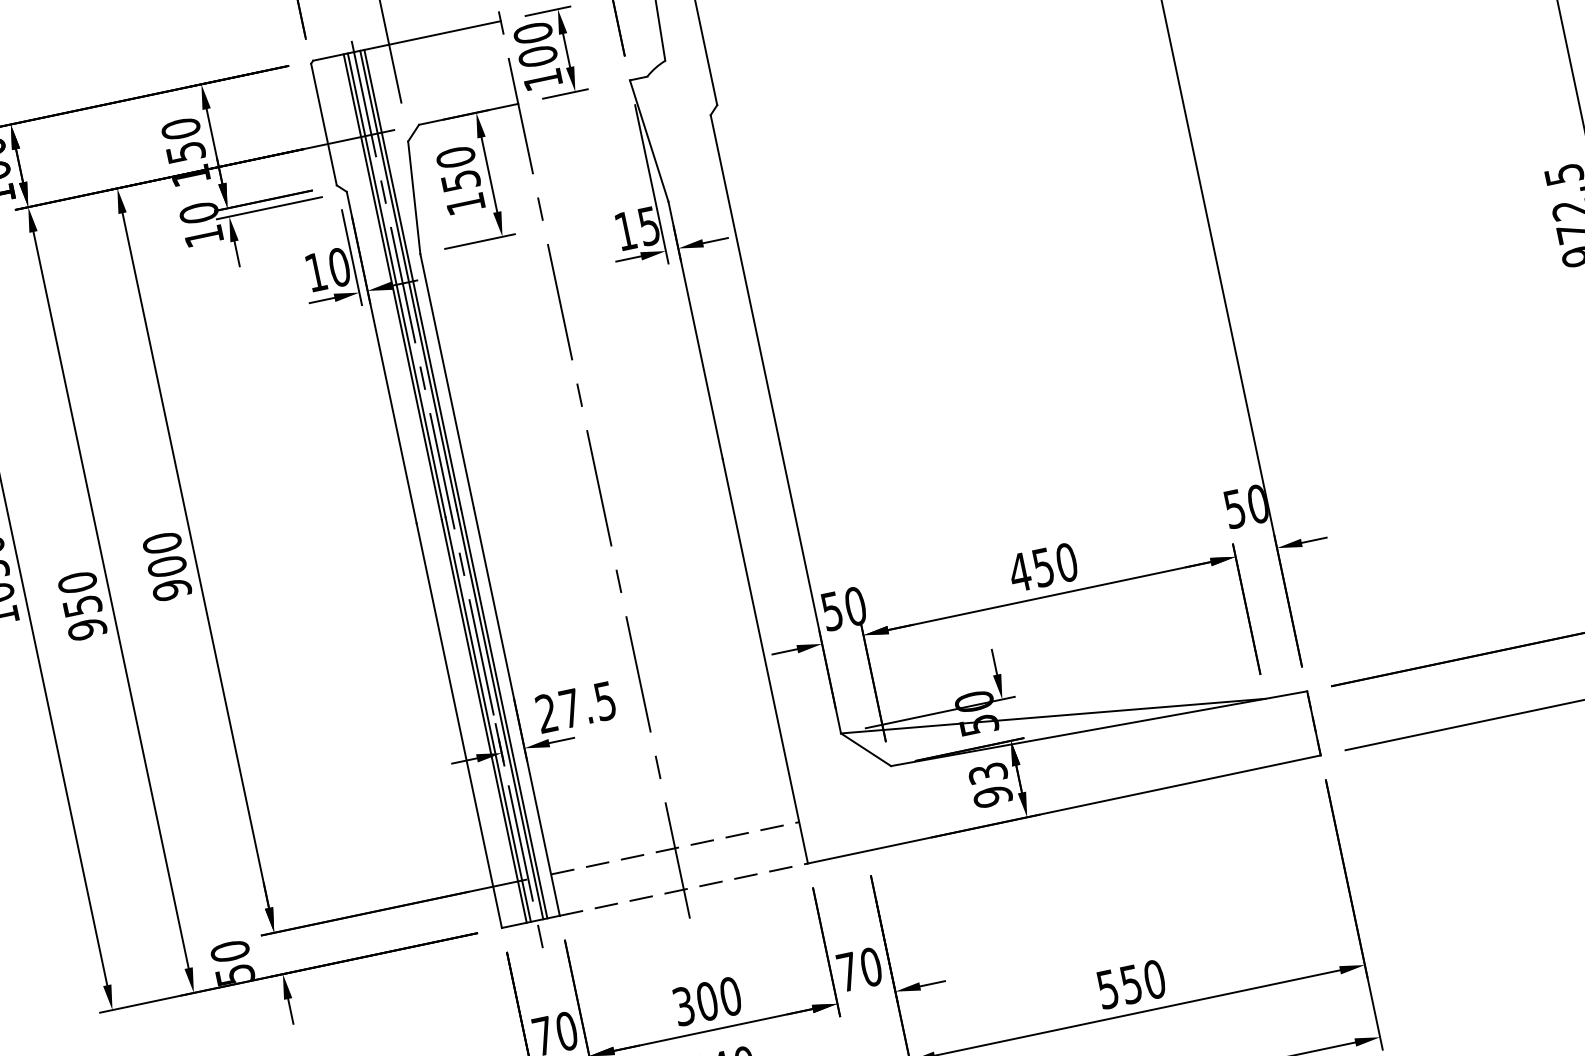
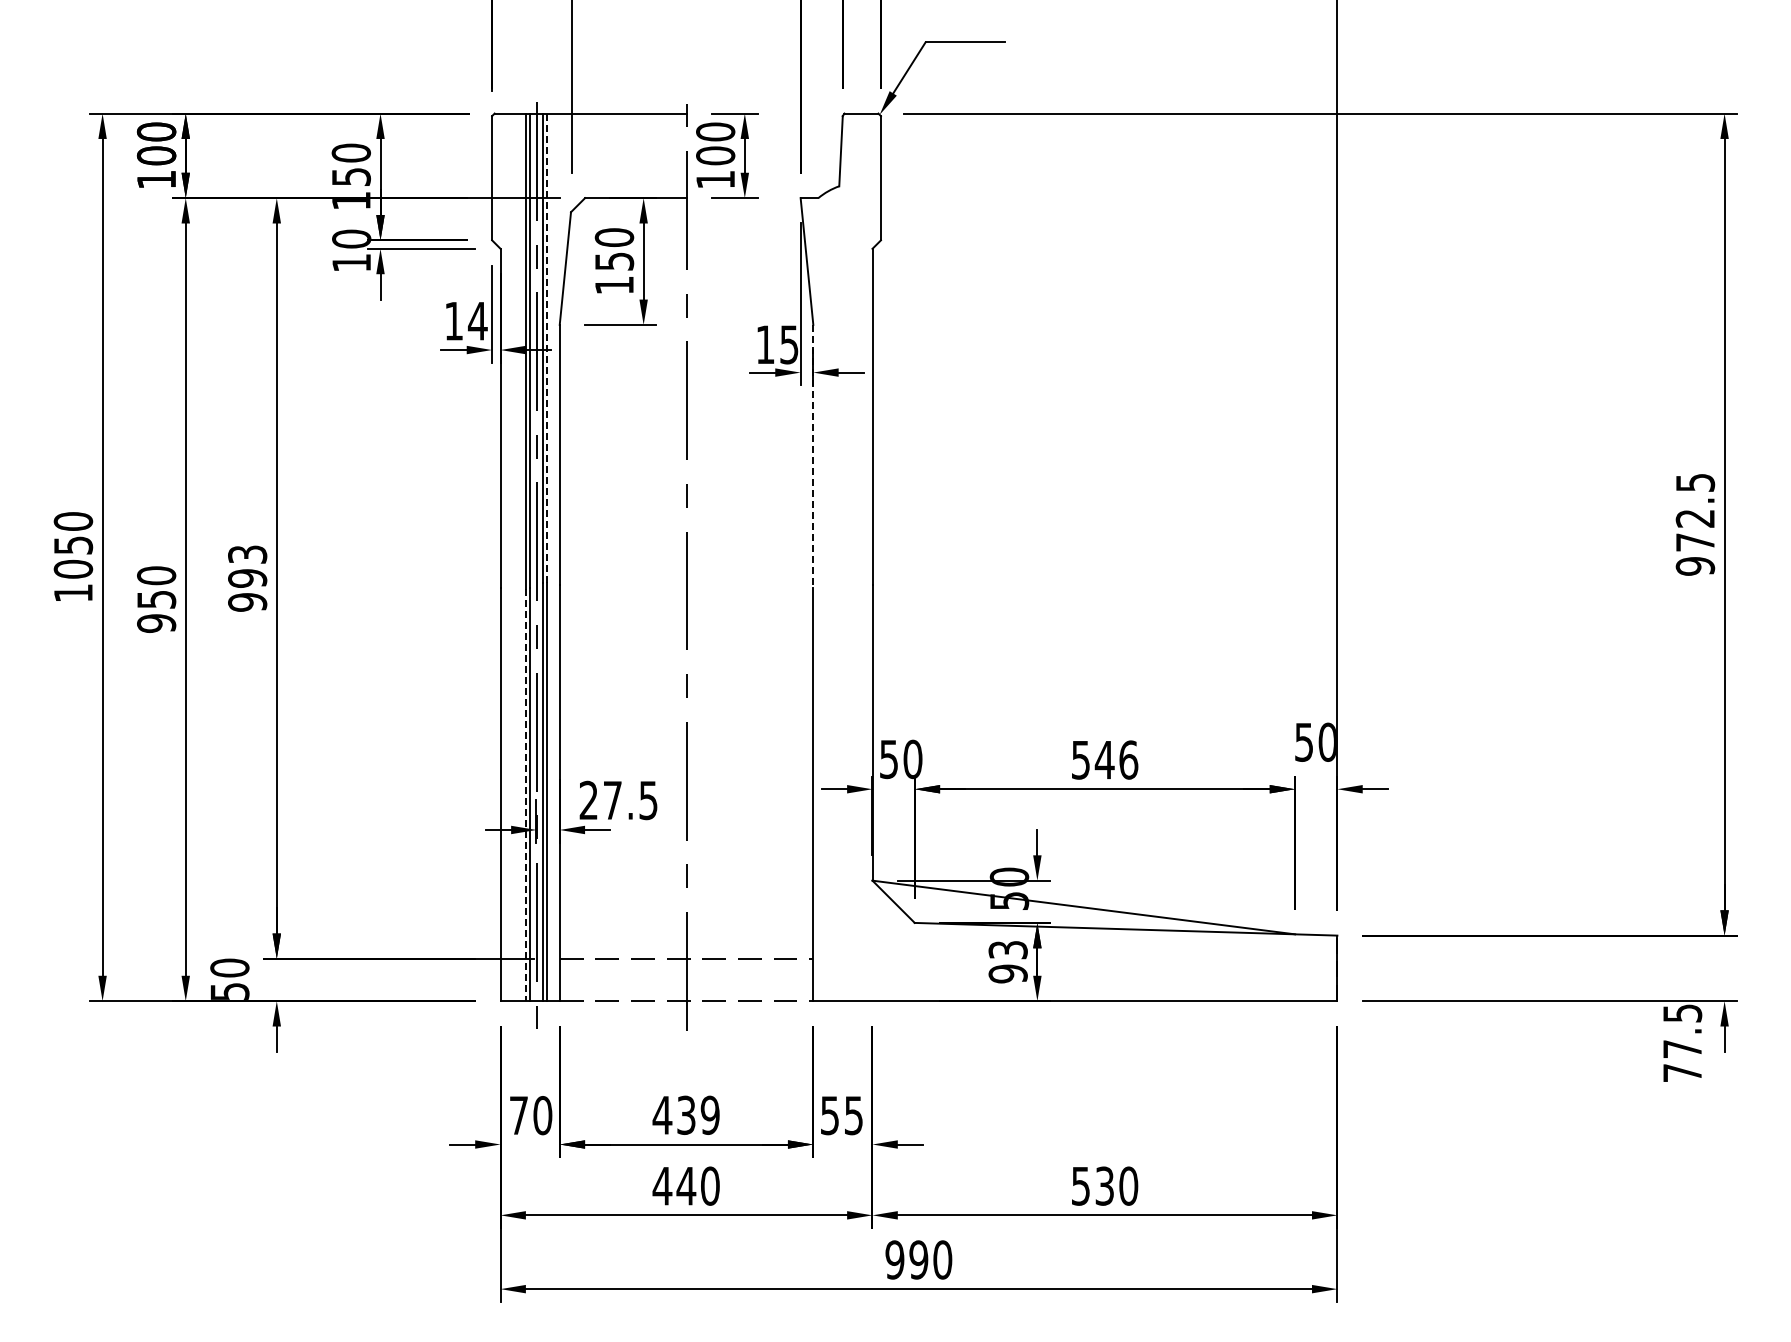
text: (338, 266) -> (477, 320), 10 -> 14
line: (413, 279) -> (547, 348), solid -> dashed
line: (695, 330) -> (813, 456), solid -> dashed
text: (164, 554) -> (247, 566), 900 -> 993
text: (1043, 567) -> (1104, 759), 450 -> 546
line: (483, 721) -> (525, 795), solid -> dashed
text: (860, 969) -> (842, 1115), 70 -> 55
text: (1130, 983) -> (1104, 1185), 550 -> 530
text: (706, 1000) -> (685, 1114), 300 -> 439

